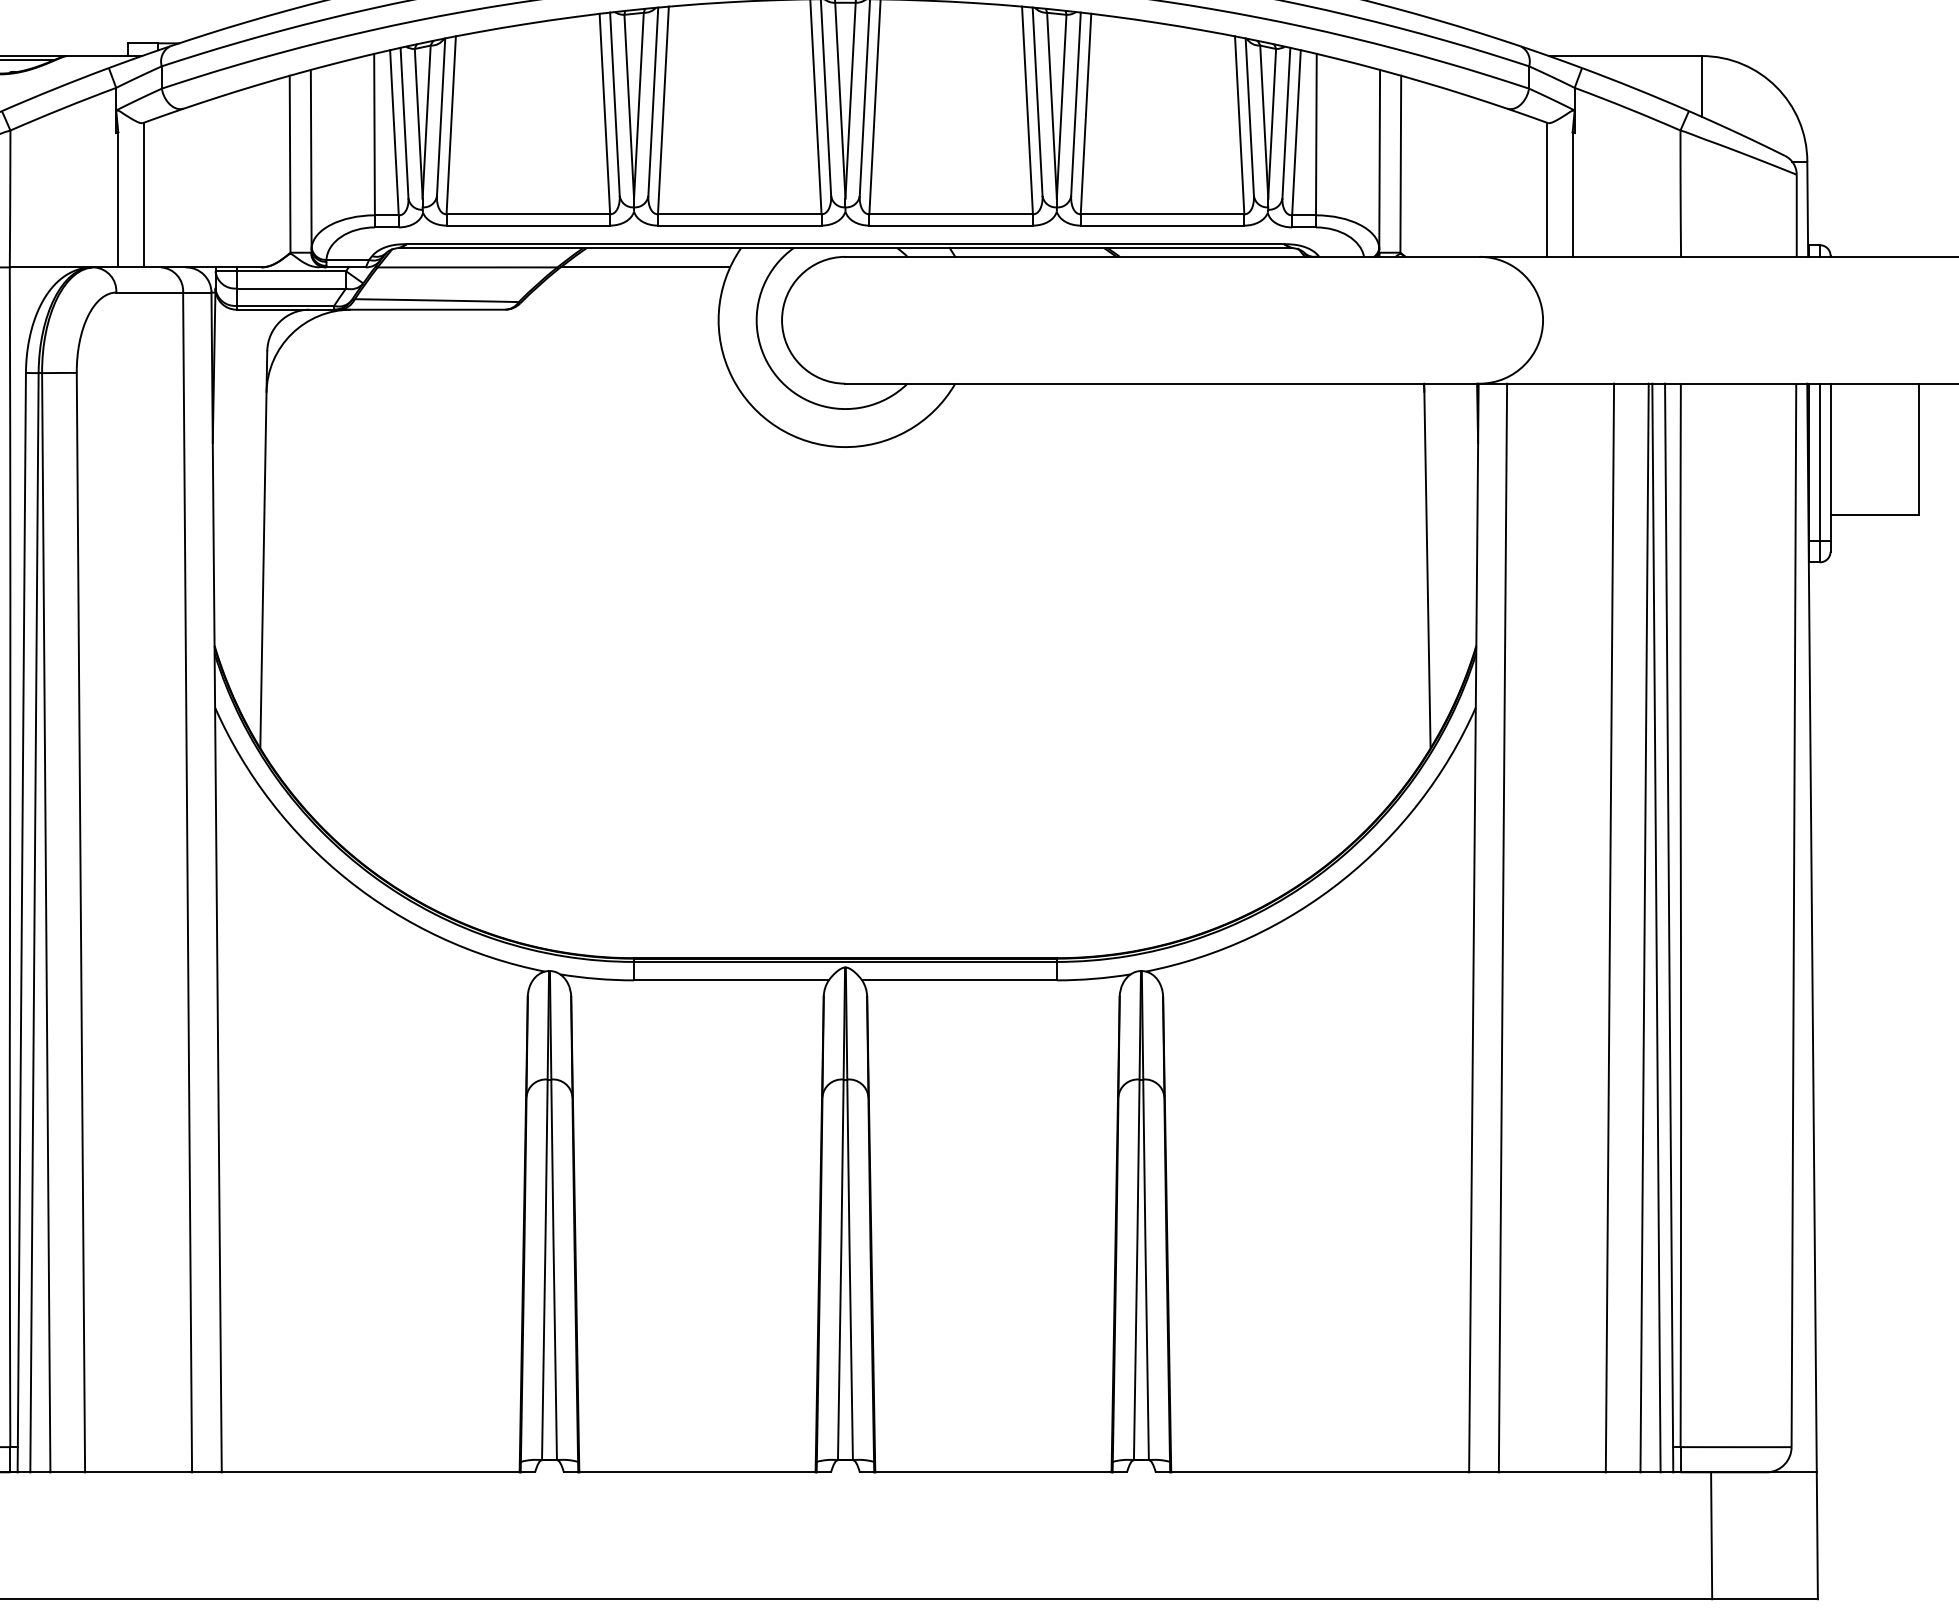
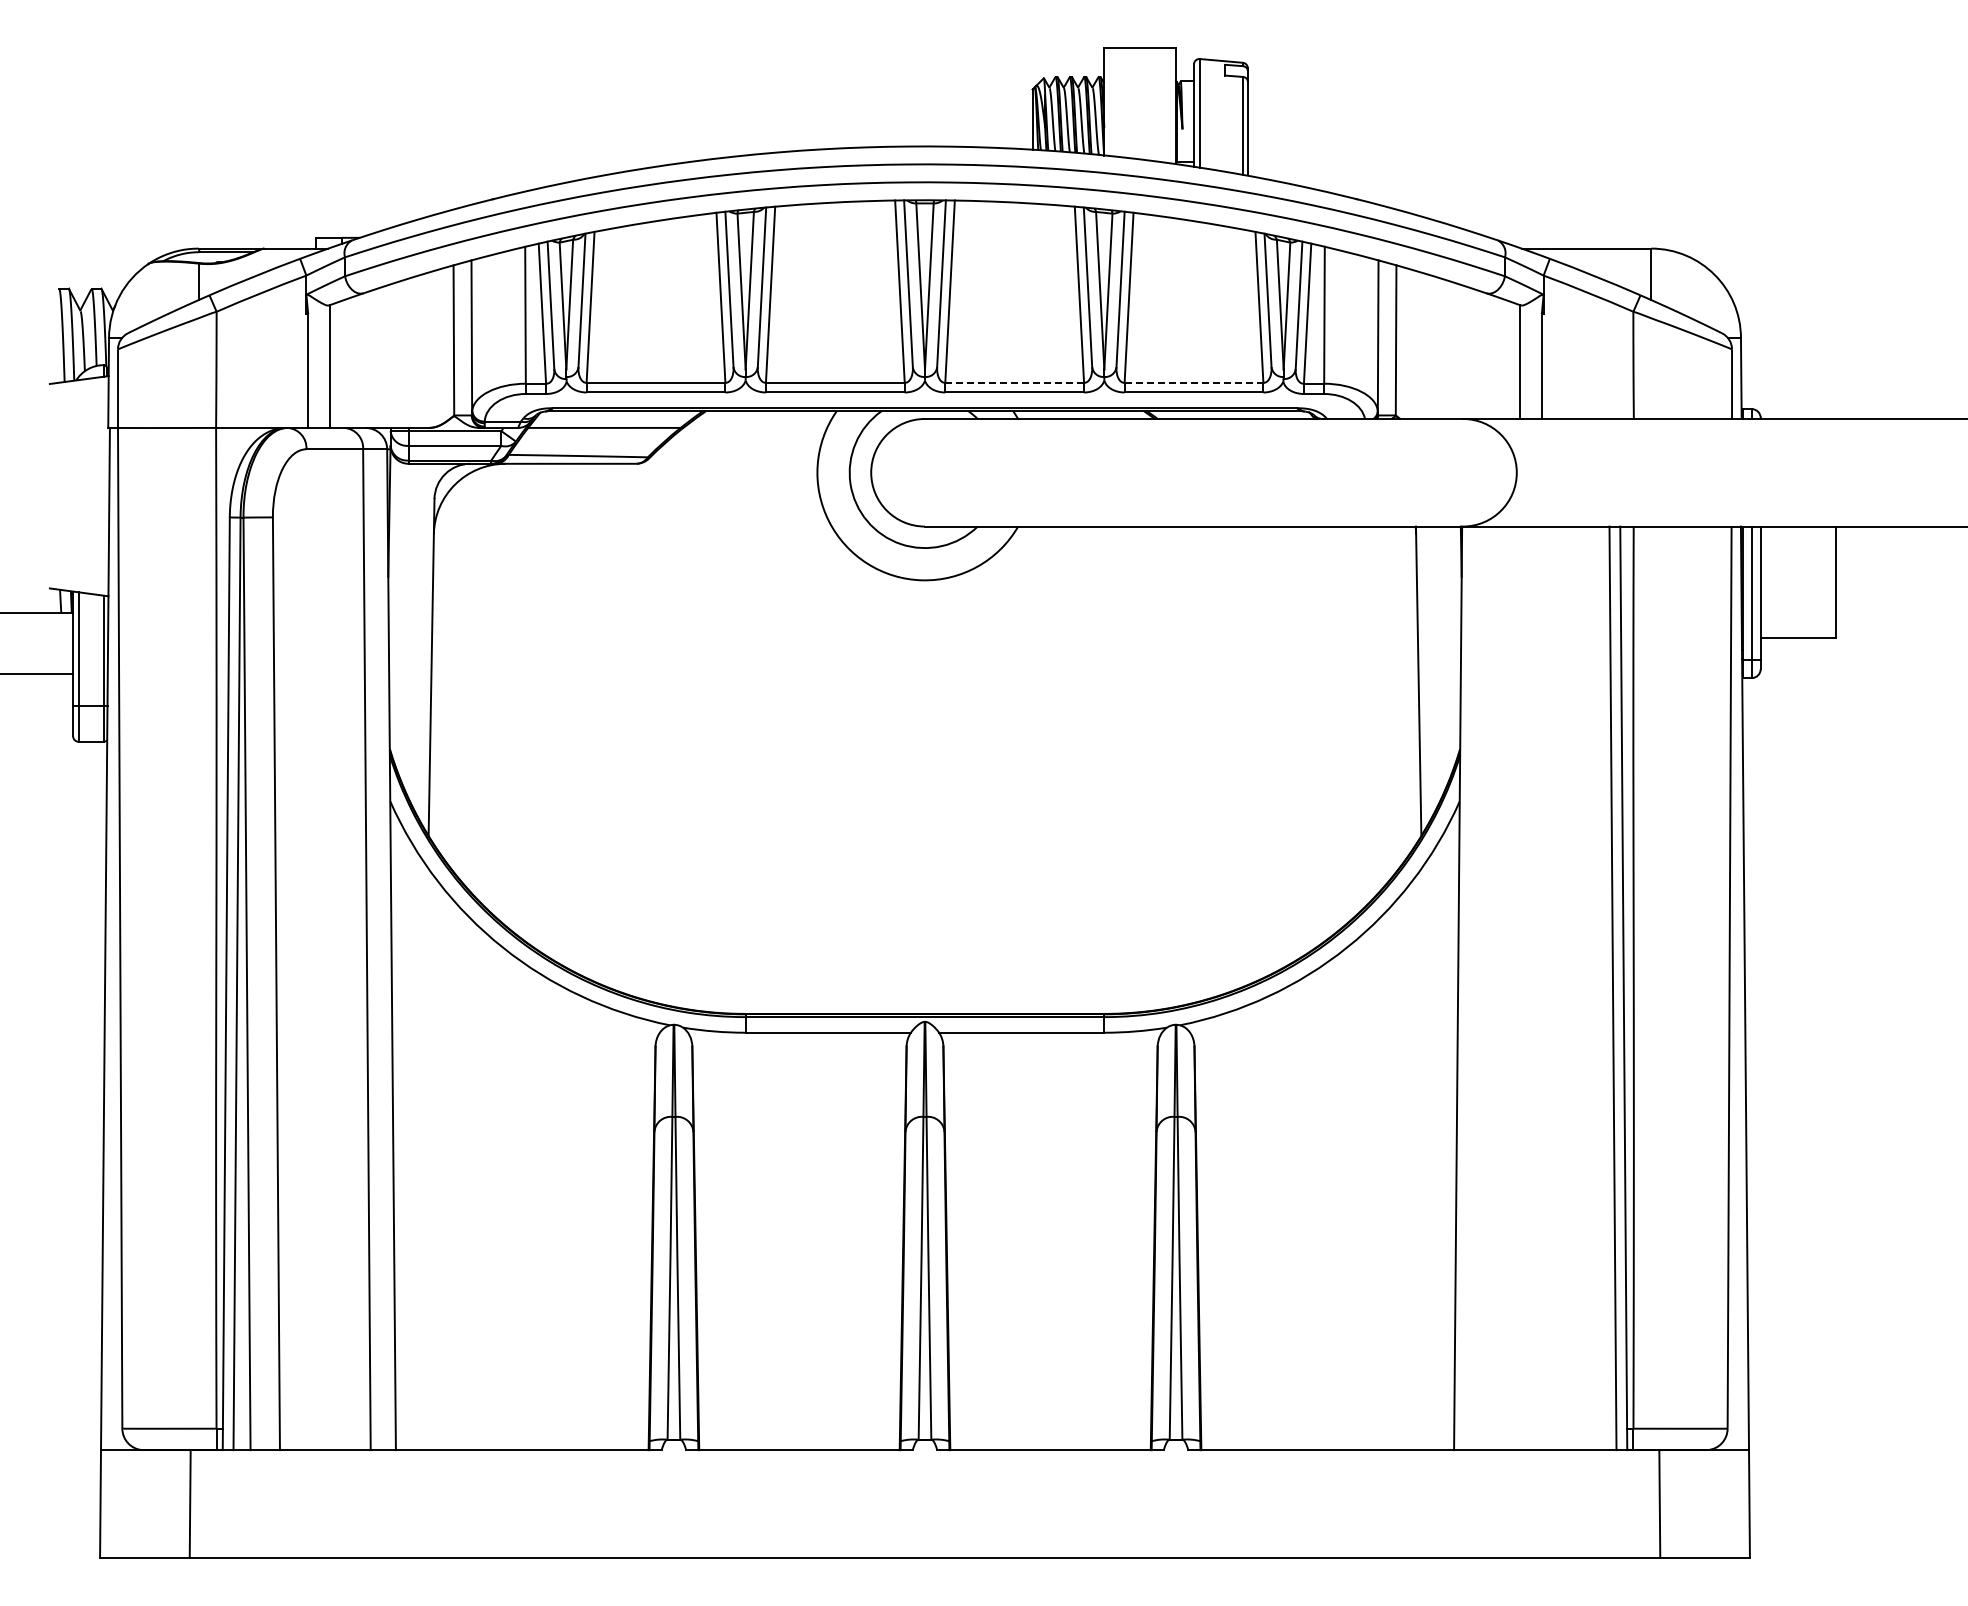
line: (952, 213) -> (1015, 382), solid -> dashed
line: (1163, 213) -> (1194, 382), solid -> dashed
line: (645, 266) -> (755, 427), removed
line: (1502, 928) -> (1482, 988), removed
line: (1609, 928) -> (1573, 988), removed
line: (1644, 928) -> (1602, 988), removed

